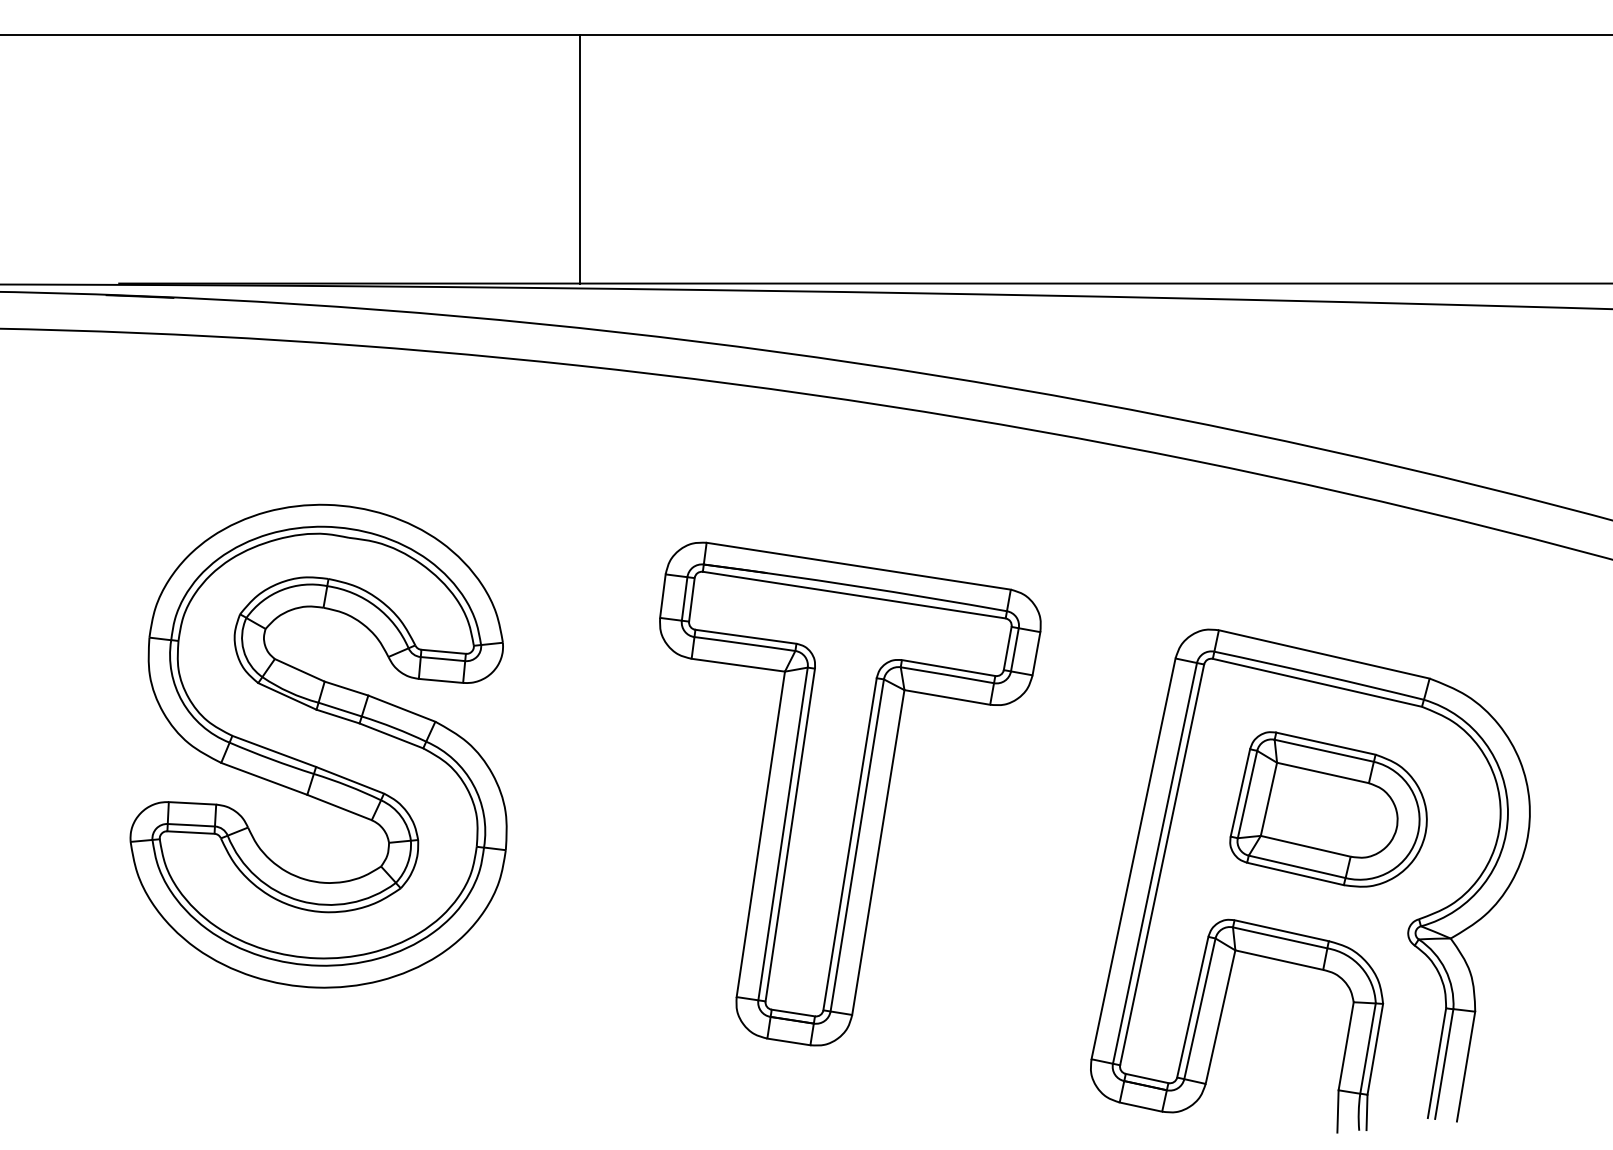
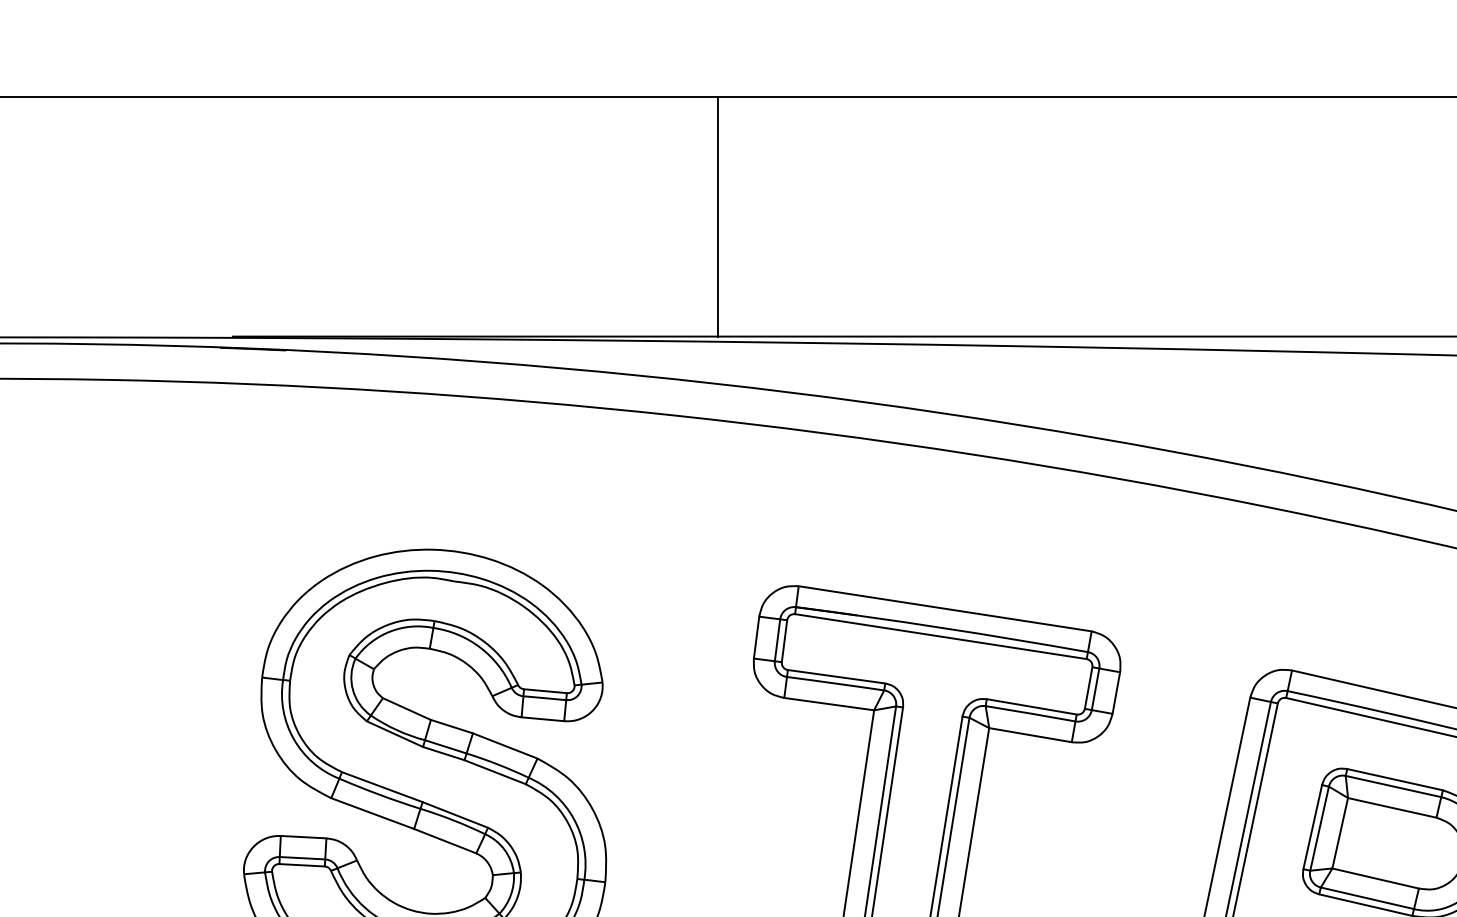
line: (579, 158) -> (717, 216), moved

